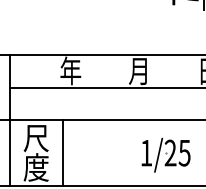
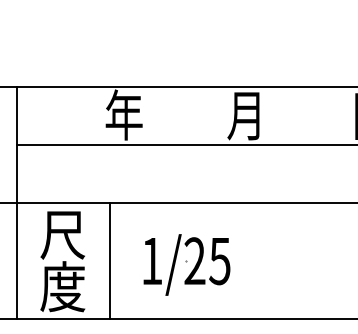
part: (165, 154) -> (185, 263), moved

